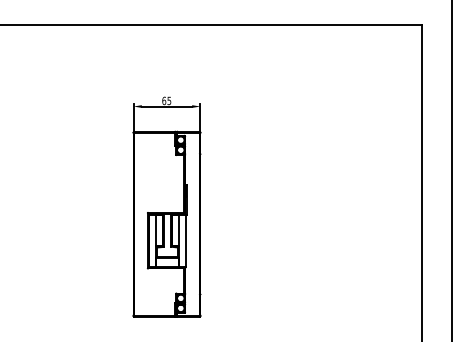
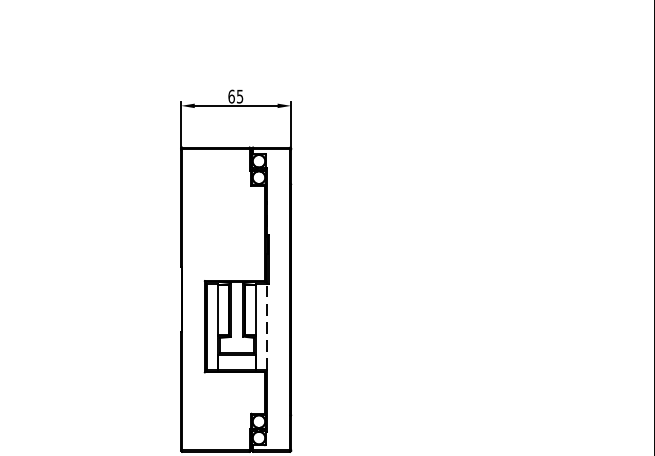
line: (185, 240) -> (266, 326), solid -> dashed

